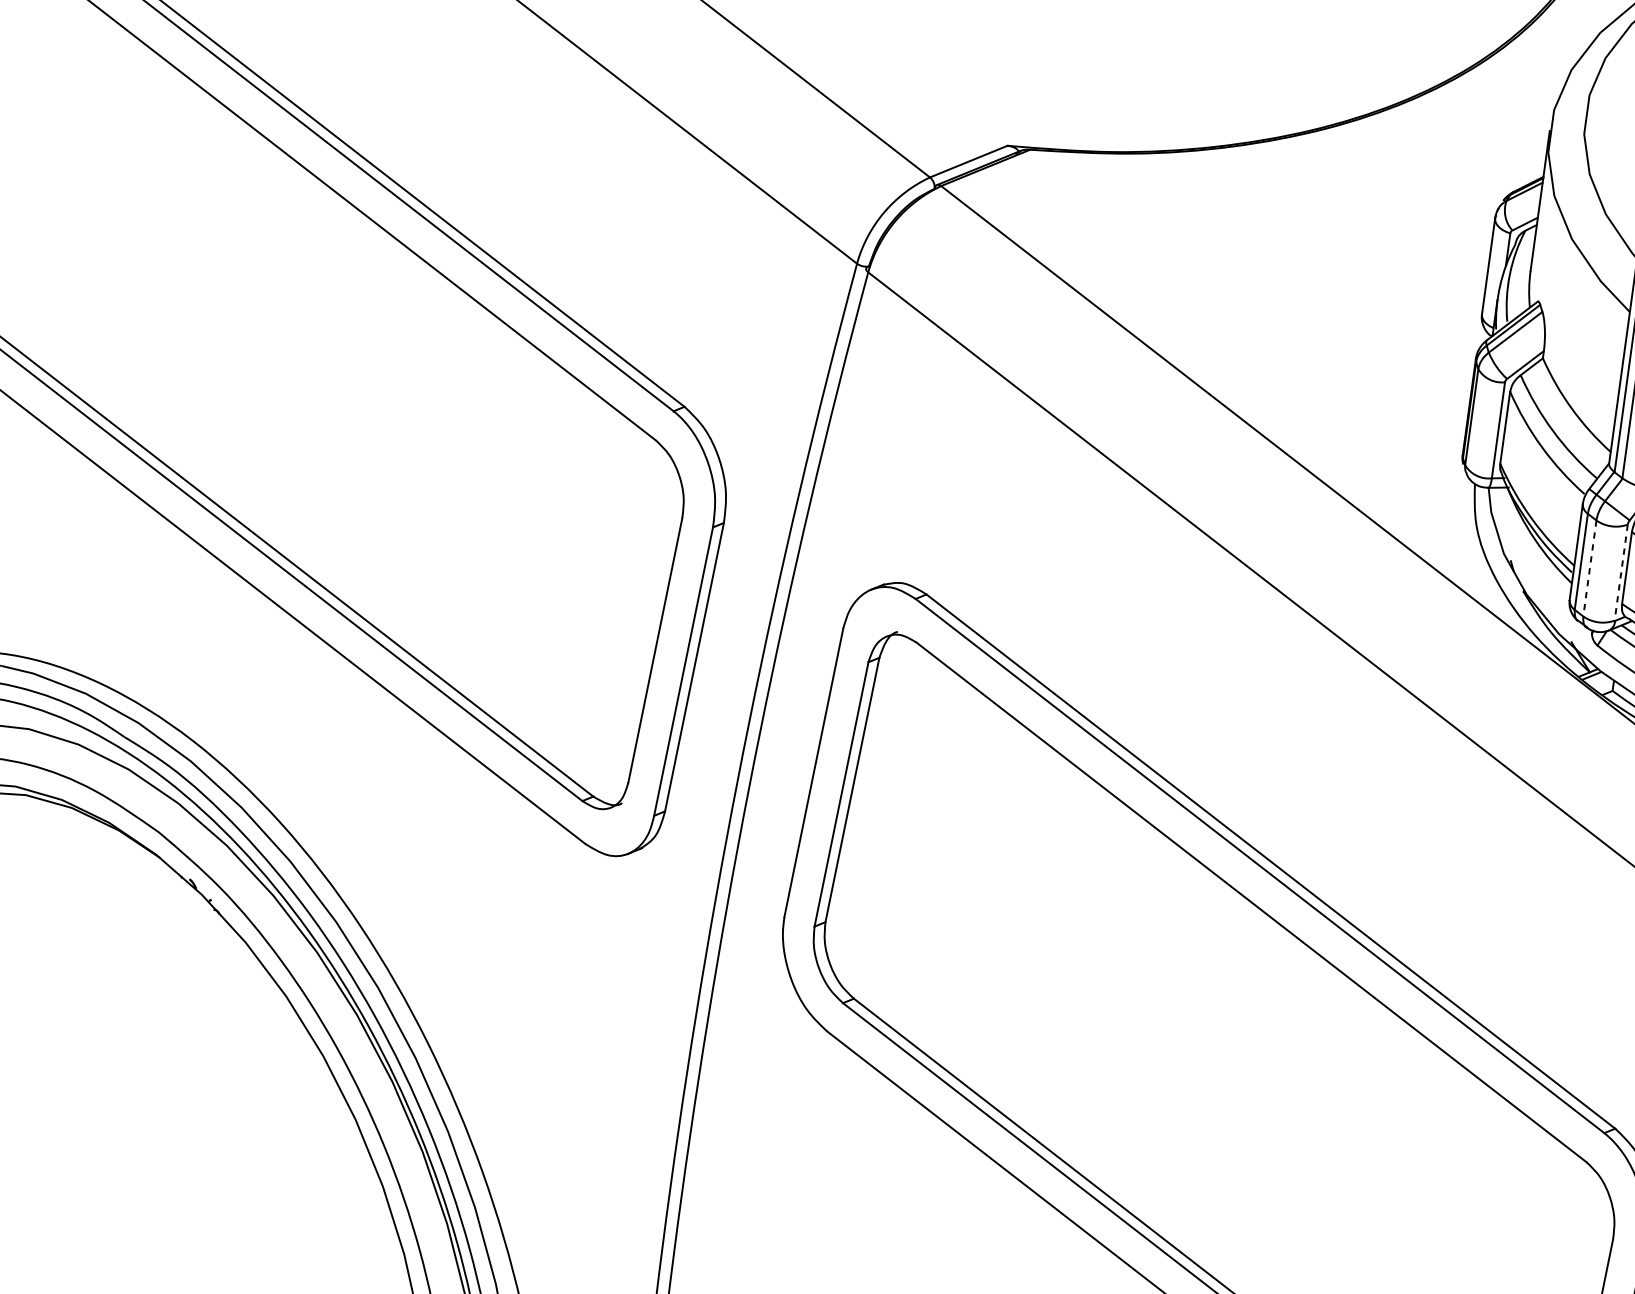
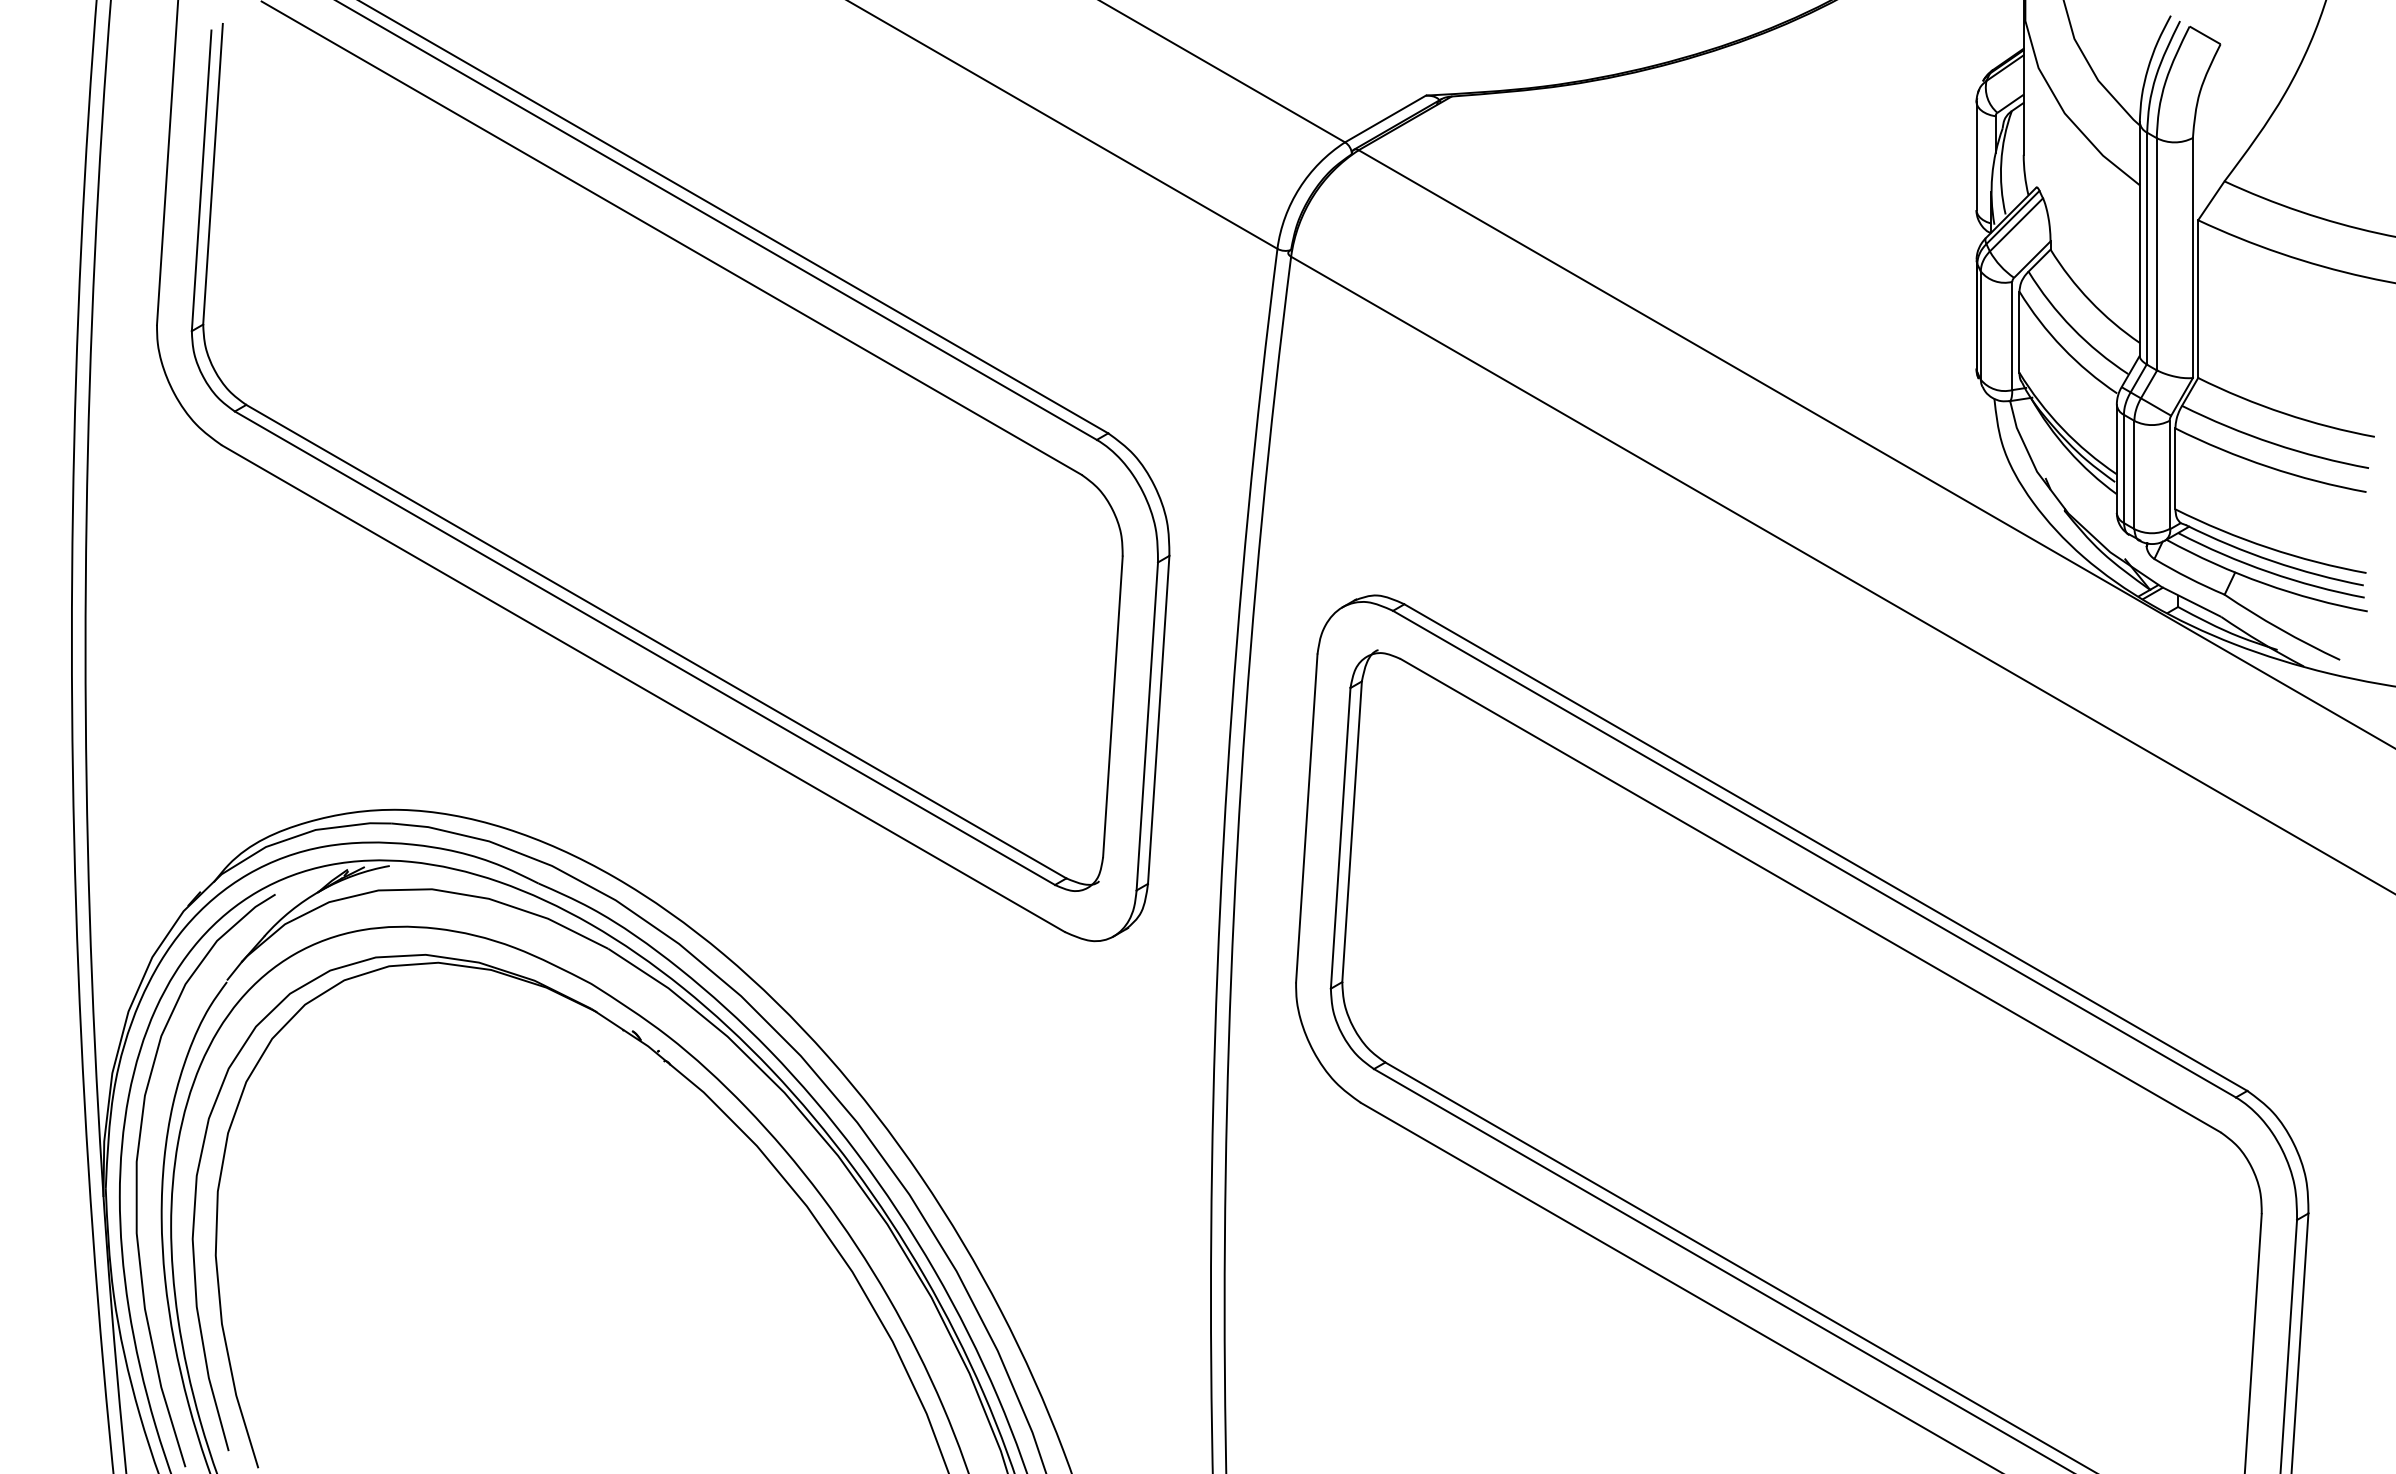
line: (1589, 568) -> (2134, 475), dashed -> solid
line: (1620, 573) -> (2169, 475), dashed -> solid

